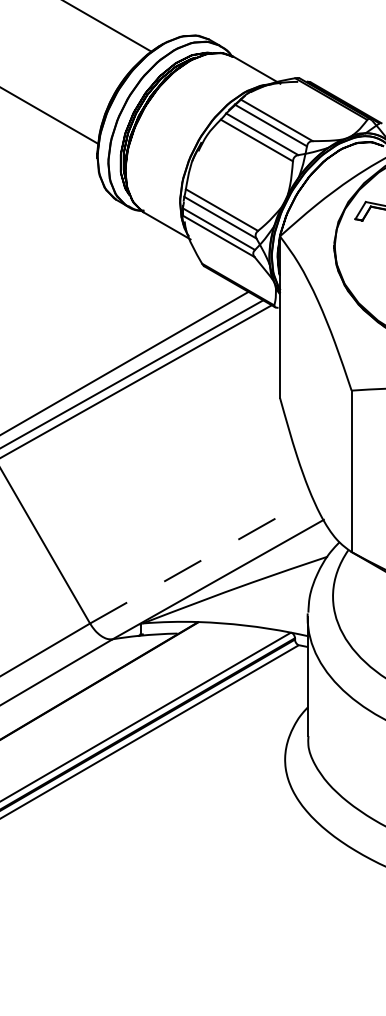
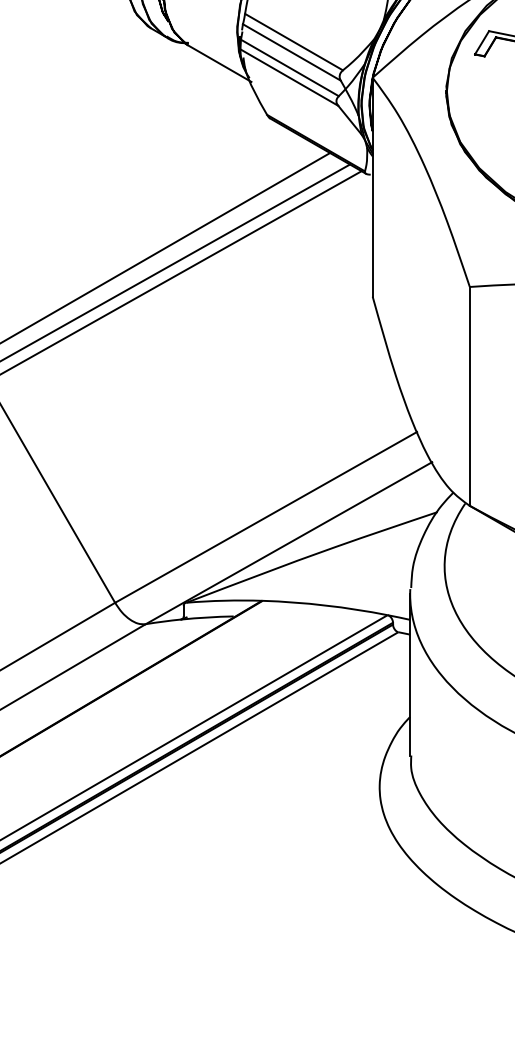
line: (201, 560) -> (266, 517), dashed -> solid

